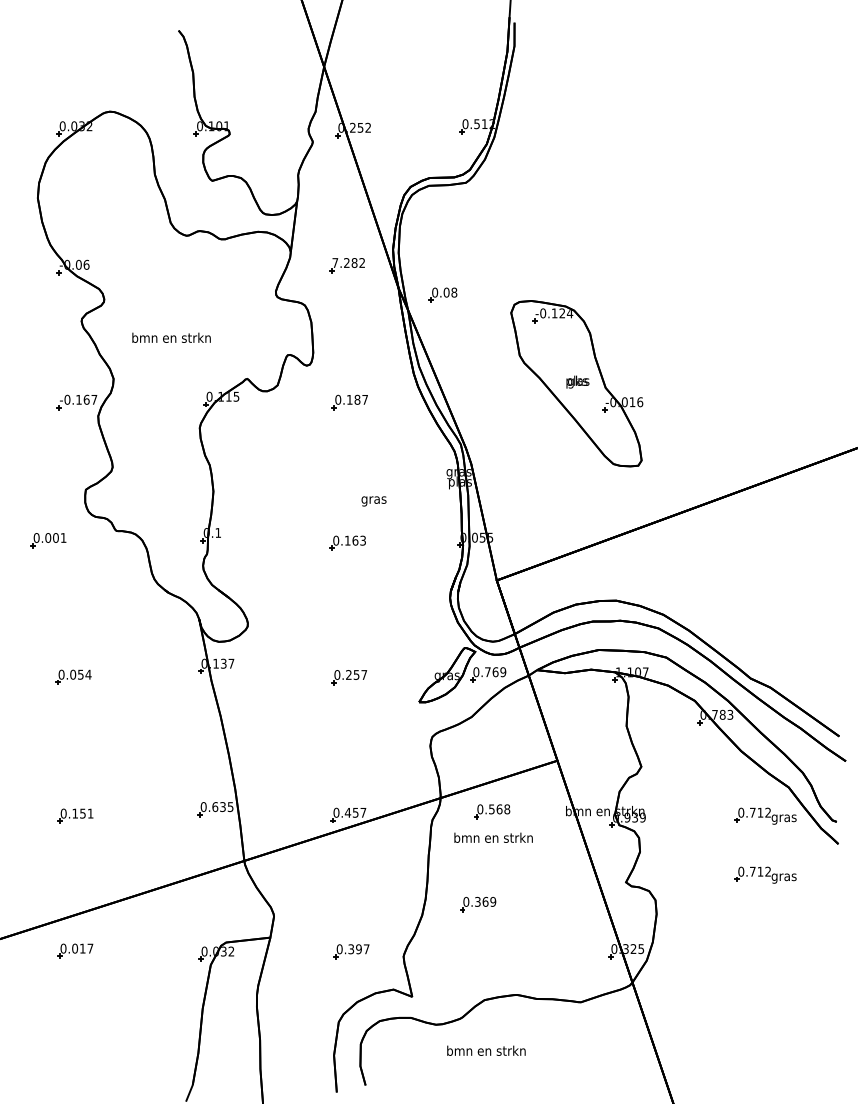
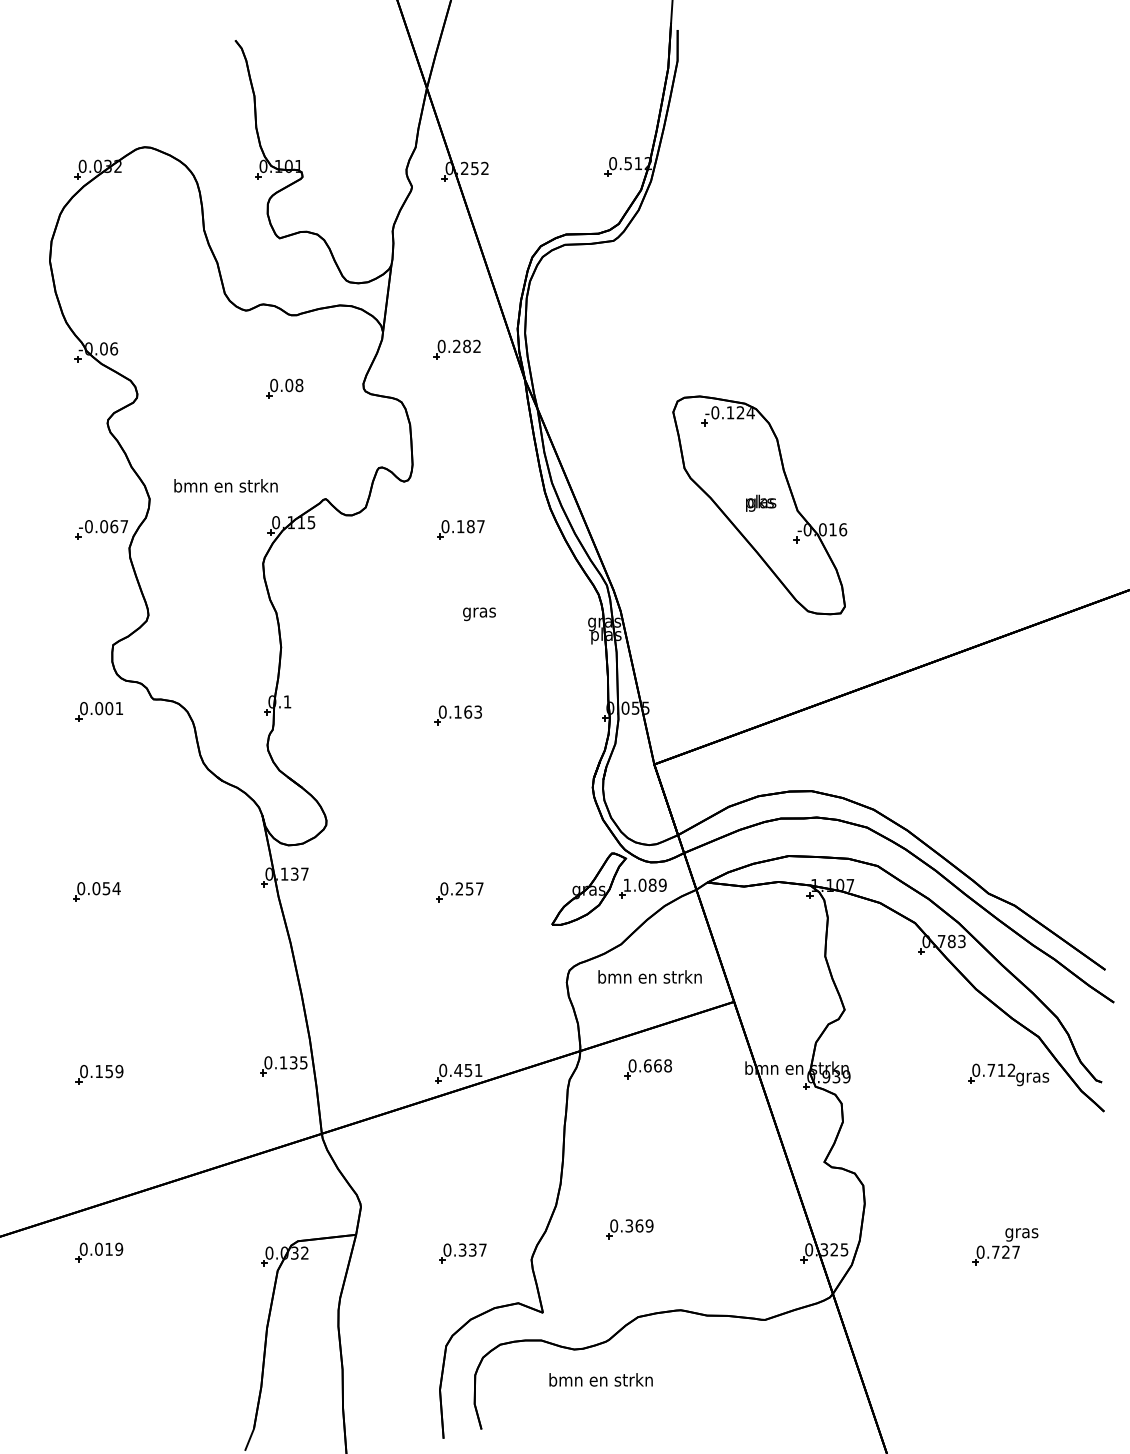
text: (335, 262) -> (441, 345), 7.282 -> 0.282
part: (442, 294) -> (283, 387), moved
text: (171, 337) -> (225, 485), moved
text: (78, 399) -> (103, 526), -0.167 -> -0.067
text: (373, 501) -> (478, 614), moved
part: (48, 540) -> (99, 711), moved
text: (485, 672) -> (639, 885), 0.769 -> 1.089
text: (215, 807) -> (283, 1063), 0.635 -> 0.135
text: (491, 809) -> (647, 1066), 0.568 -> 0.668
text: (363, 812) -> (478, 1070), 0.457 -> 0.451
text: (90, 813) -> (119, 1071), 0.151 -> 0.159
text: (493, 837) -> (649, 976), moved
part: (765, 874) -> (1008, 1151), removed
part: (478, 904) -> (630, 1229), moved
part: (763, 946) -> (1005, 1246), added
text: (90, 948) -> (119, 1249), 0.017 -> 0.019
text: (358, 949) -> (472, 1250), 0.397 -> 0.337
text: (486, 1050) -> (601, 1379), moved

